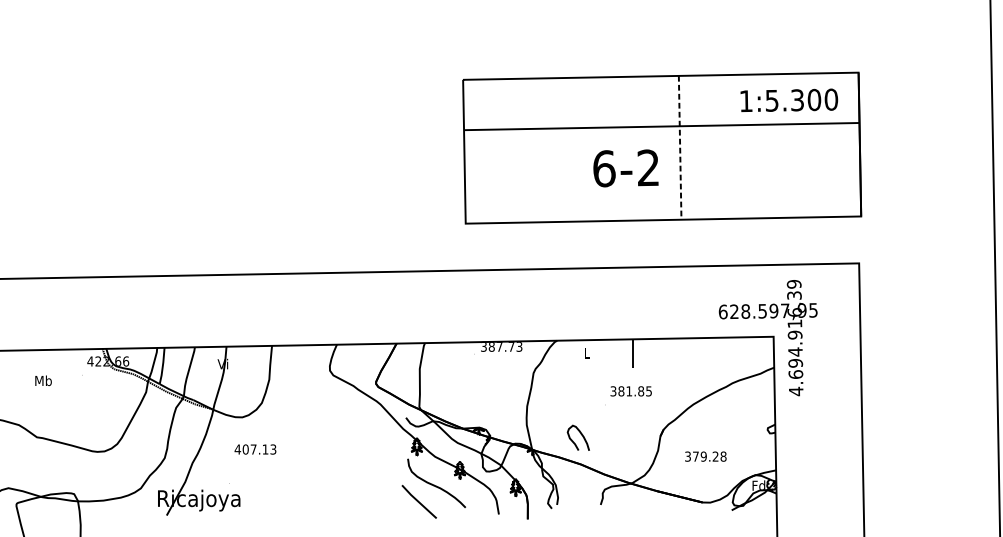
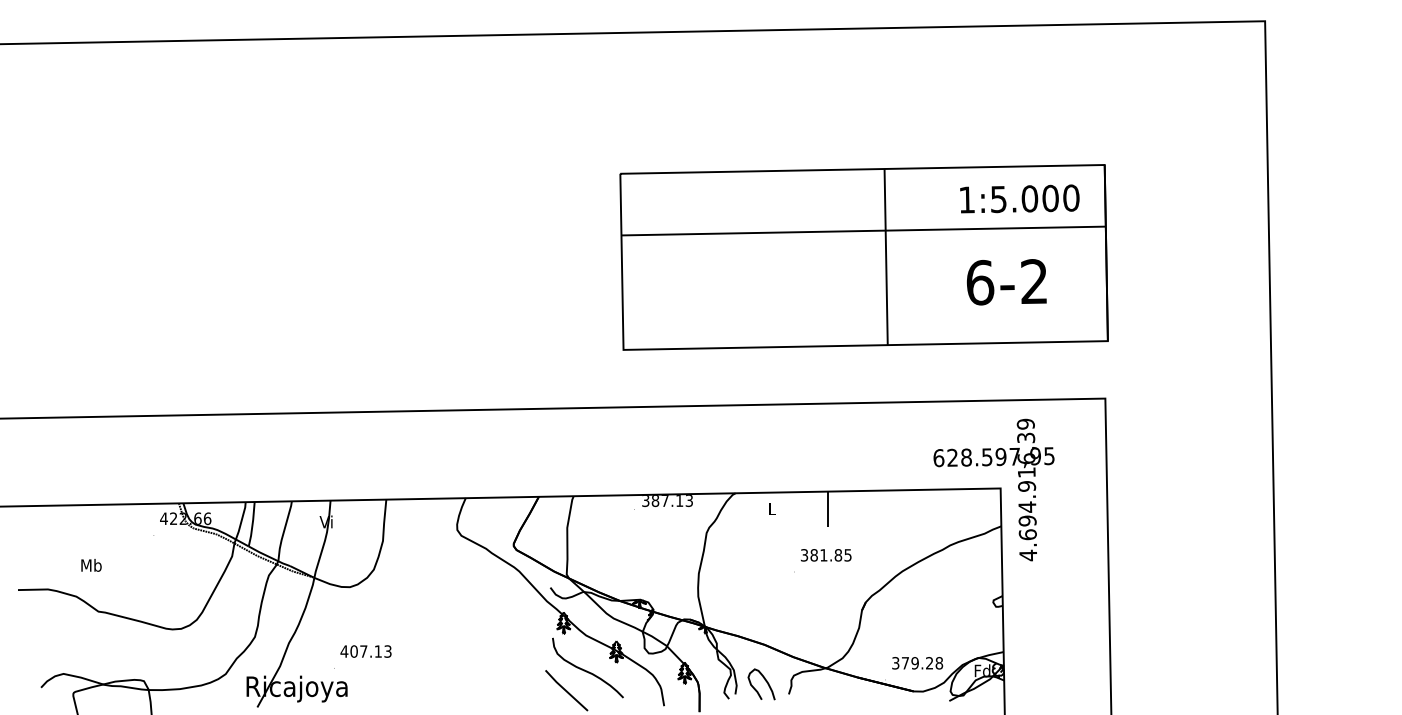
text: (797, 100) -> (1029, 198), 1:5.300 -> 1:5.000
line: (680, 148) -> (886, 257), dashed -> solid
text: (625, 168) -> (1006, 282), moved
text: (511, 346) -> (679, 500), 387.73 -> 387.13
text: (43, 380) -> (91, 565), moved
curve: (581, 435) -> (765, 681), moved
text: (255, 449) -> (365, 651), moved
text: (705, 456) -> (917, 663), moved

